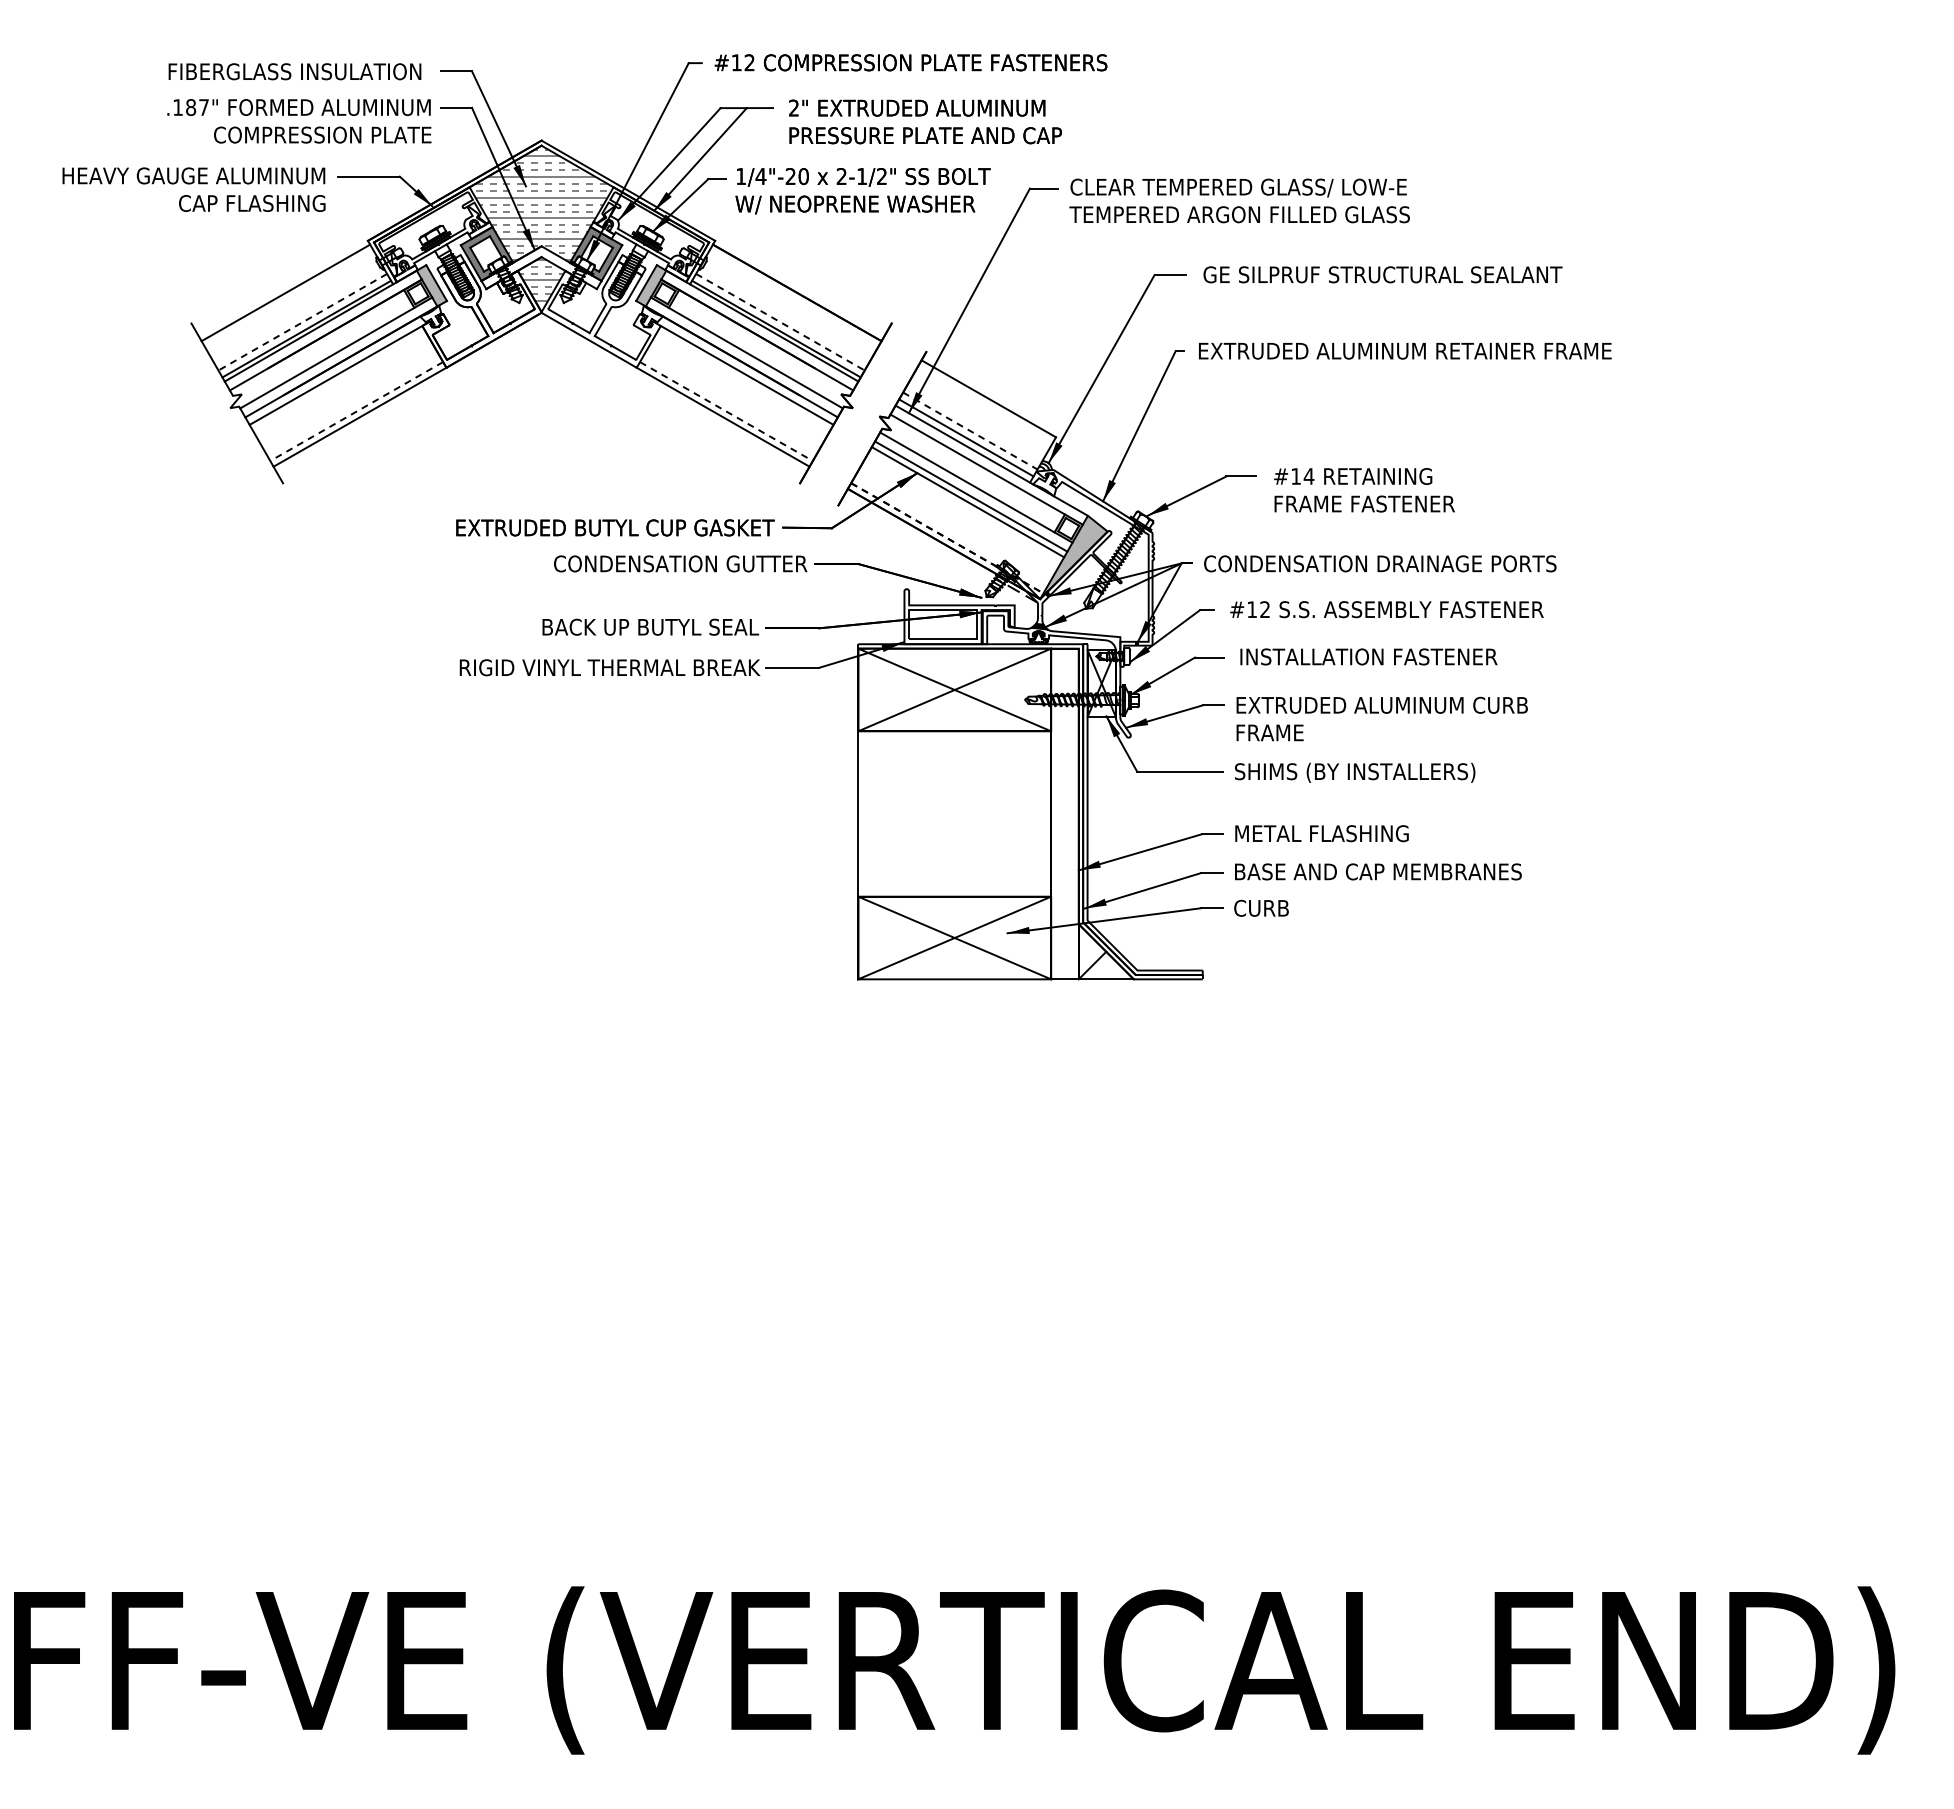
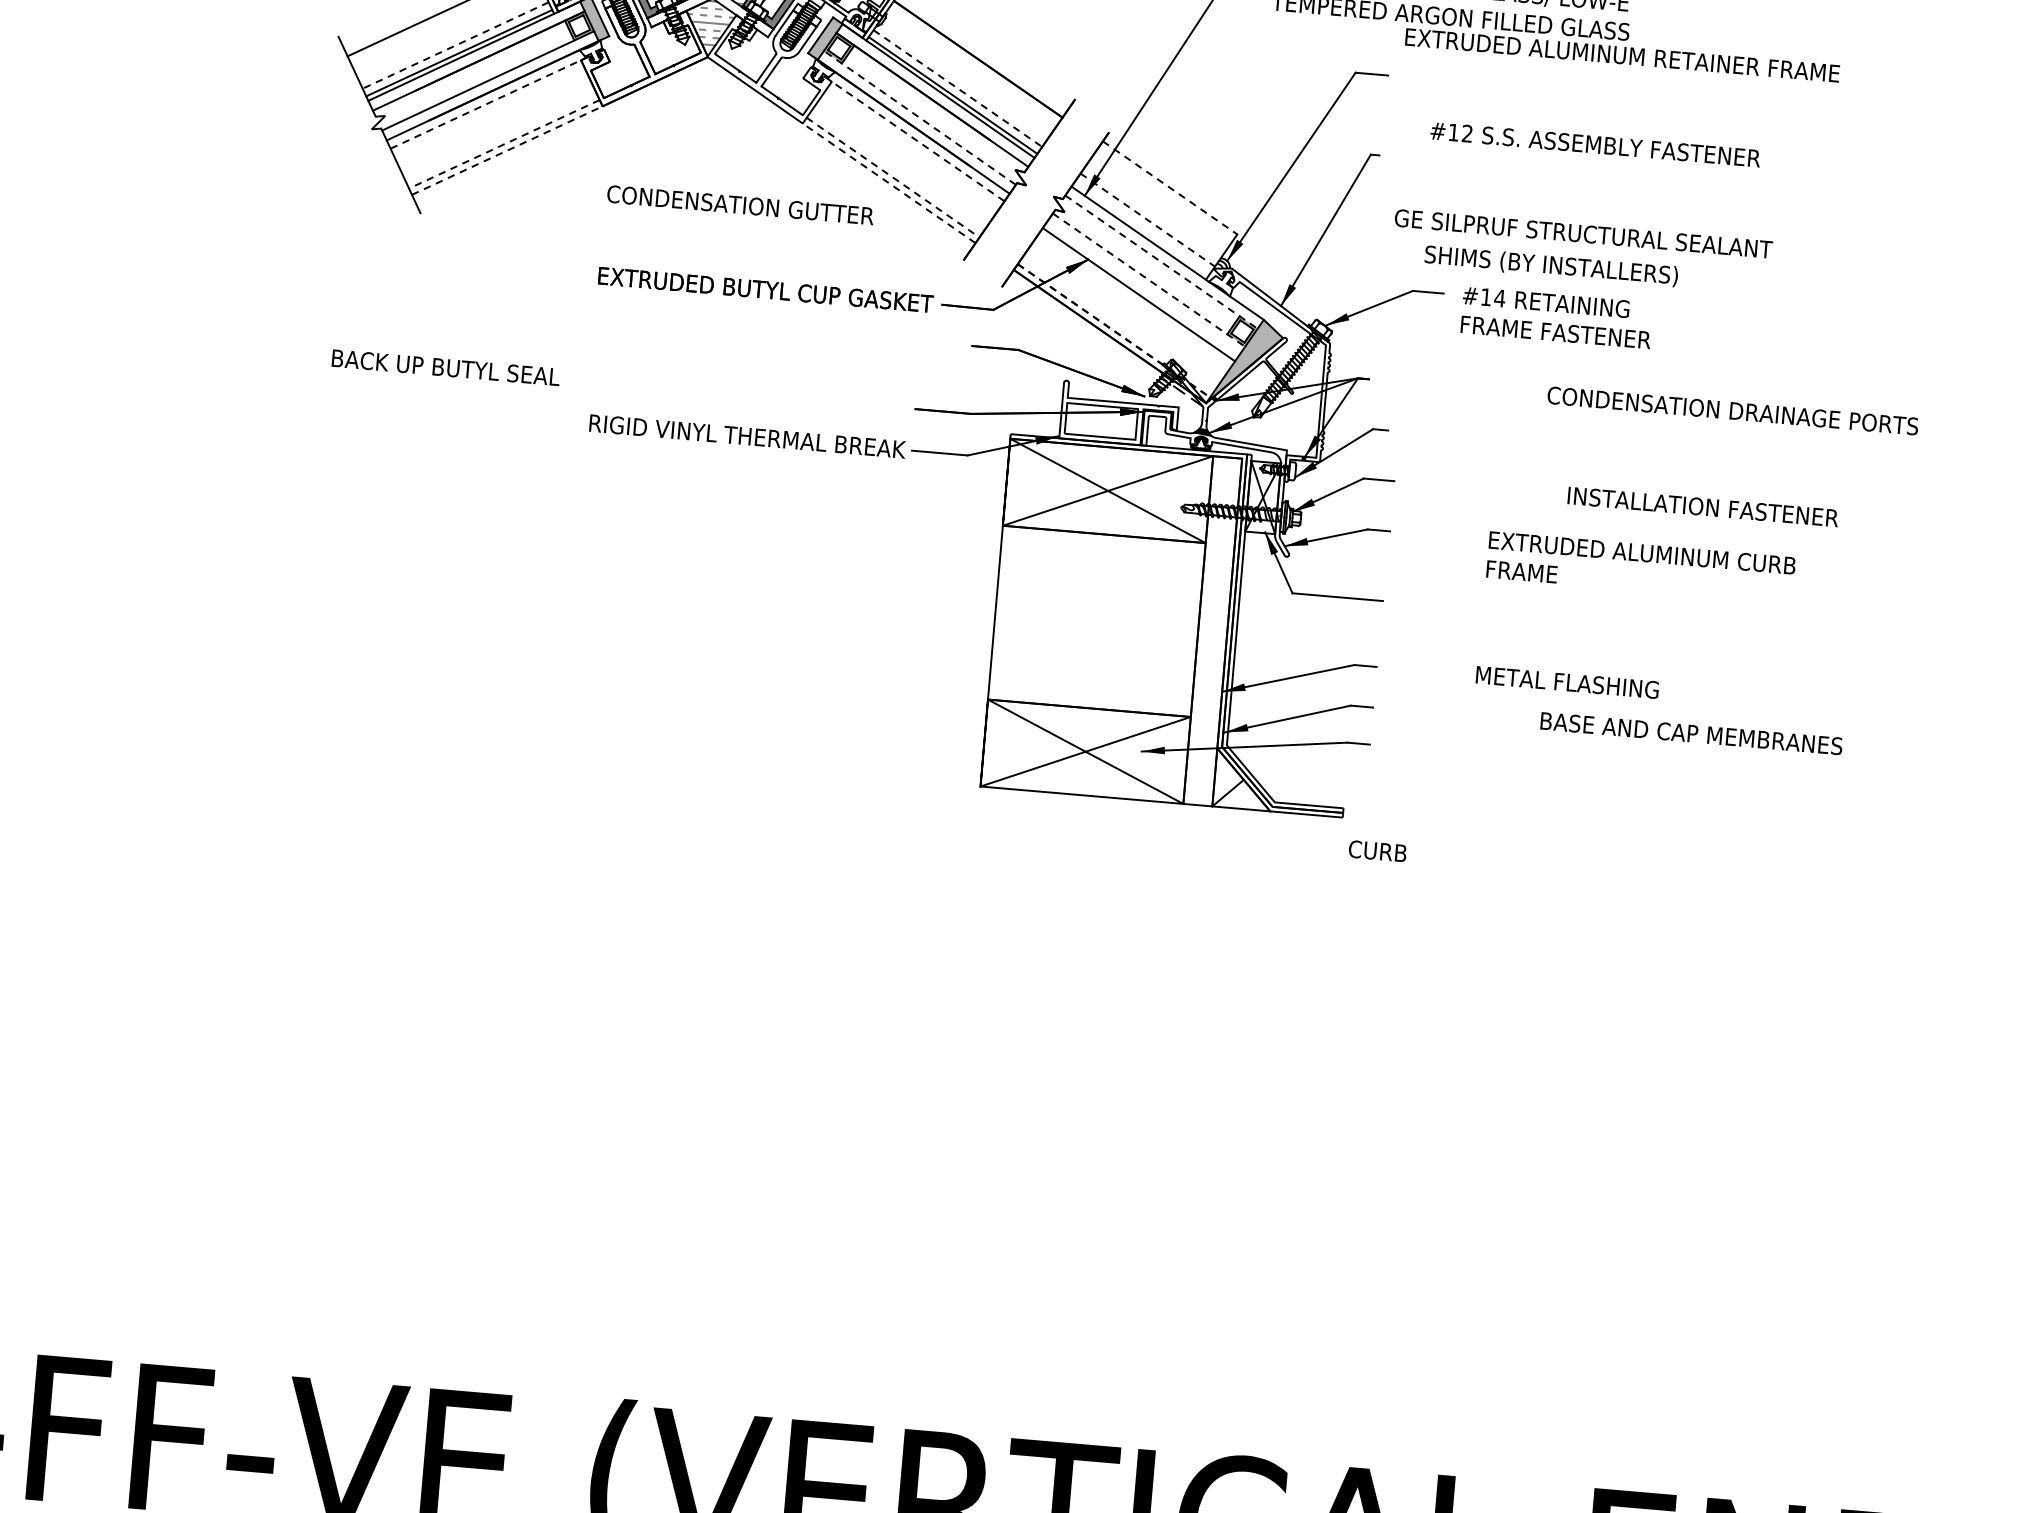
text: (1382, 274) -> (1583, 233), moved
text: (1405, 351) -> (1622, 55), moved
line: (746, 353) -> (919, 118), solid -> dashed
line: (336, 375) -> (486, 104), solid -> dashed
line: (747, 375) -> (918, 141), solid -> dashed
line: (989, 399) -> (1170, 188), solid -> dashed
line: (360, 416) -> (507, 149), solid -> dashed
line: (722, 417) -> (888, 183), solid -> dashed
line: (966, 437) -> (1143, 226), removed
line: (986, 469) -> (1161, 262), solid -> dashed
line: (976, 487) -> (1149, 280), solid -> dashed
line: (971, 496) -> (1143, 289), removed
text: (680, 563) -> (740, 204), moved
text: (1380, 563) -> (1733, 410), moved
text: (1386, 609) -> (1595, 144), moved
text: (650, 626) -> (445, 366), moved
text: (1368, 656) -> (1702, 506), moved
text: (1381, 718) -> (1640, 566), moved
text: (1355, 772) -> (1551, 265), moved
text: (1321, 833) -> (1566, 682), moved
text: (1378, 871) -> (1691, 733), moved
text: (1261, 907) -> (1377, 850), moved

